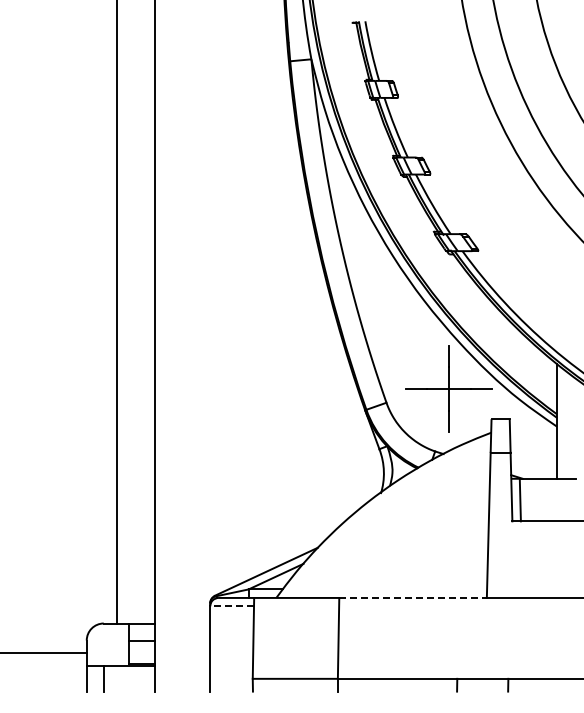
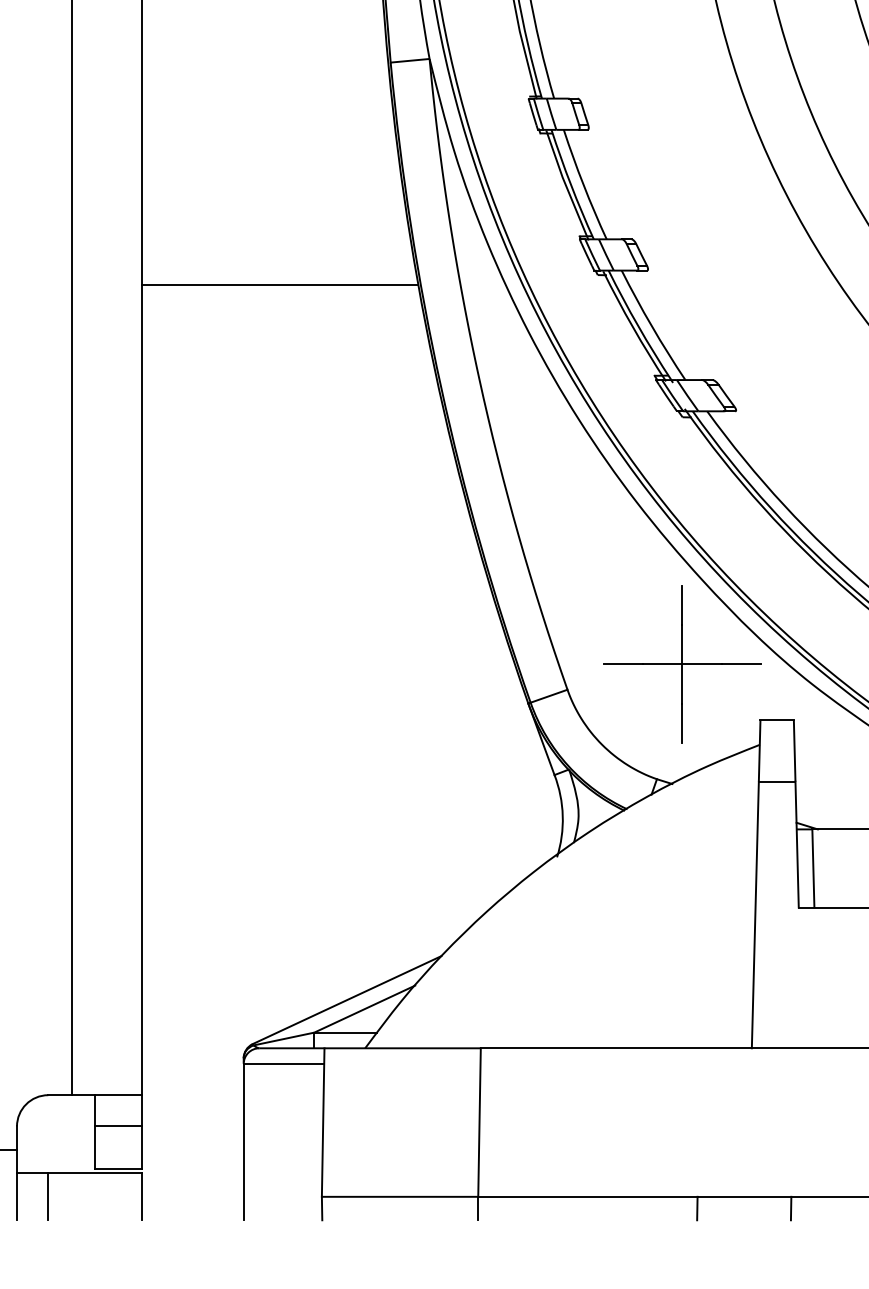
line: (229, 182) -> (279, 285), added
line: (413, 597) -> (617, 1047), dashed -> solid
line: (232, 606) -> (284, 1063), dashed -> solid

